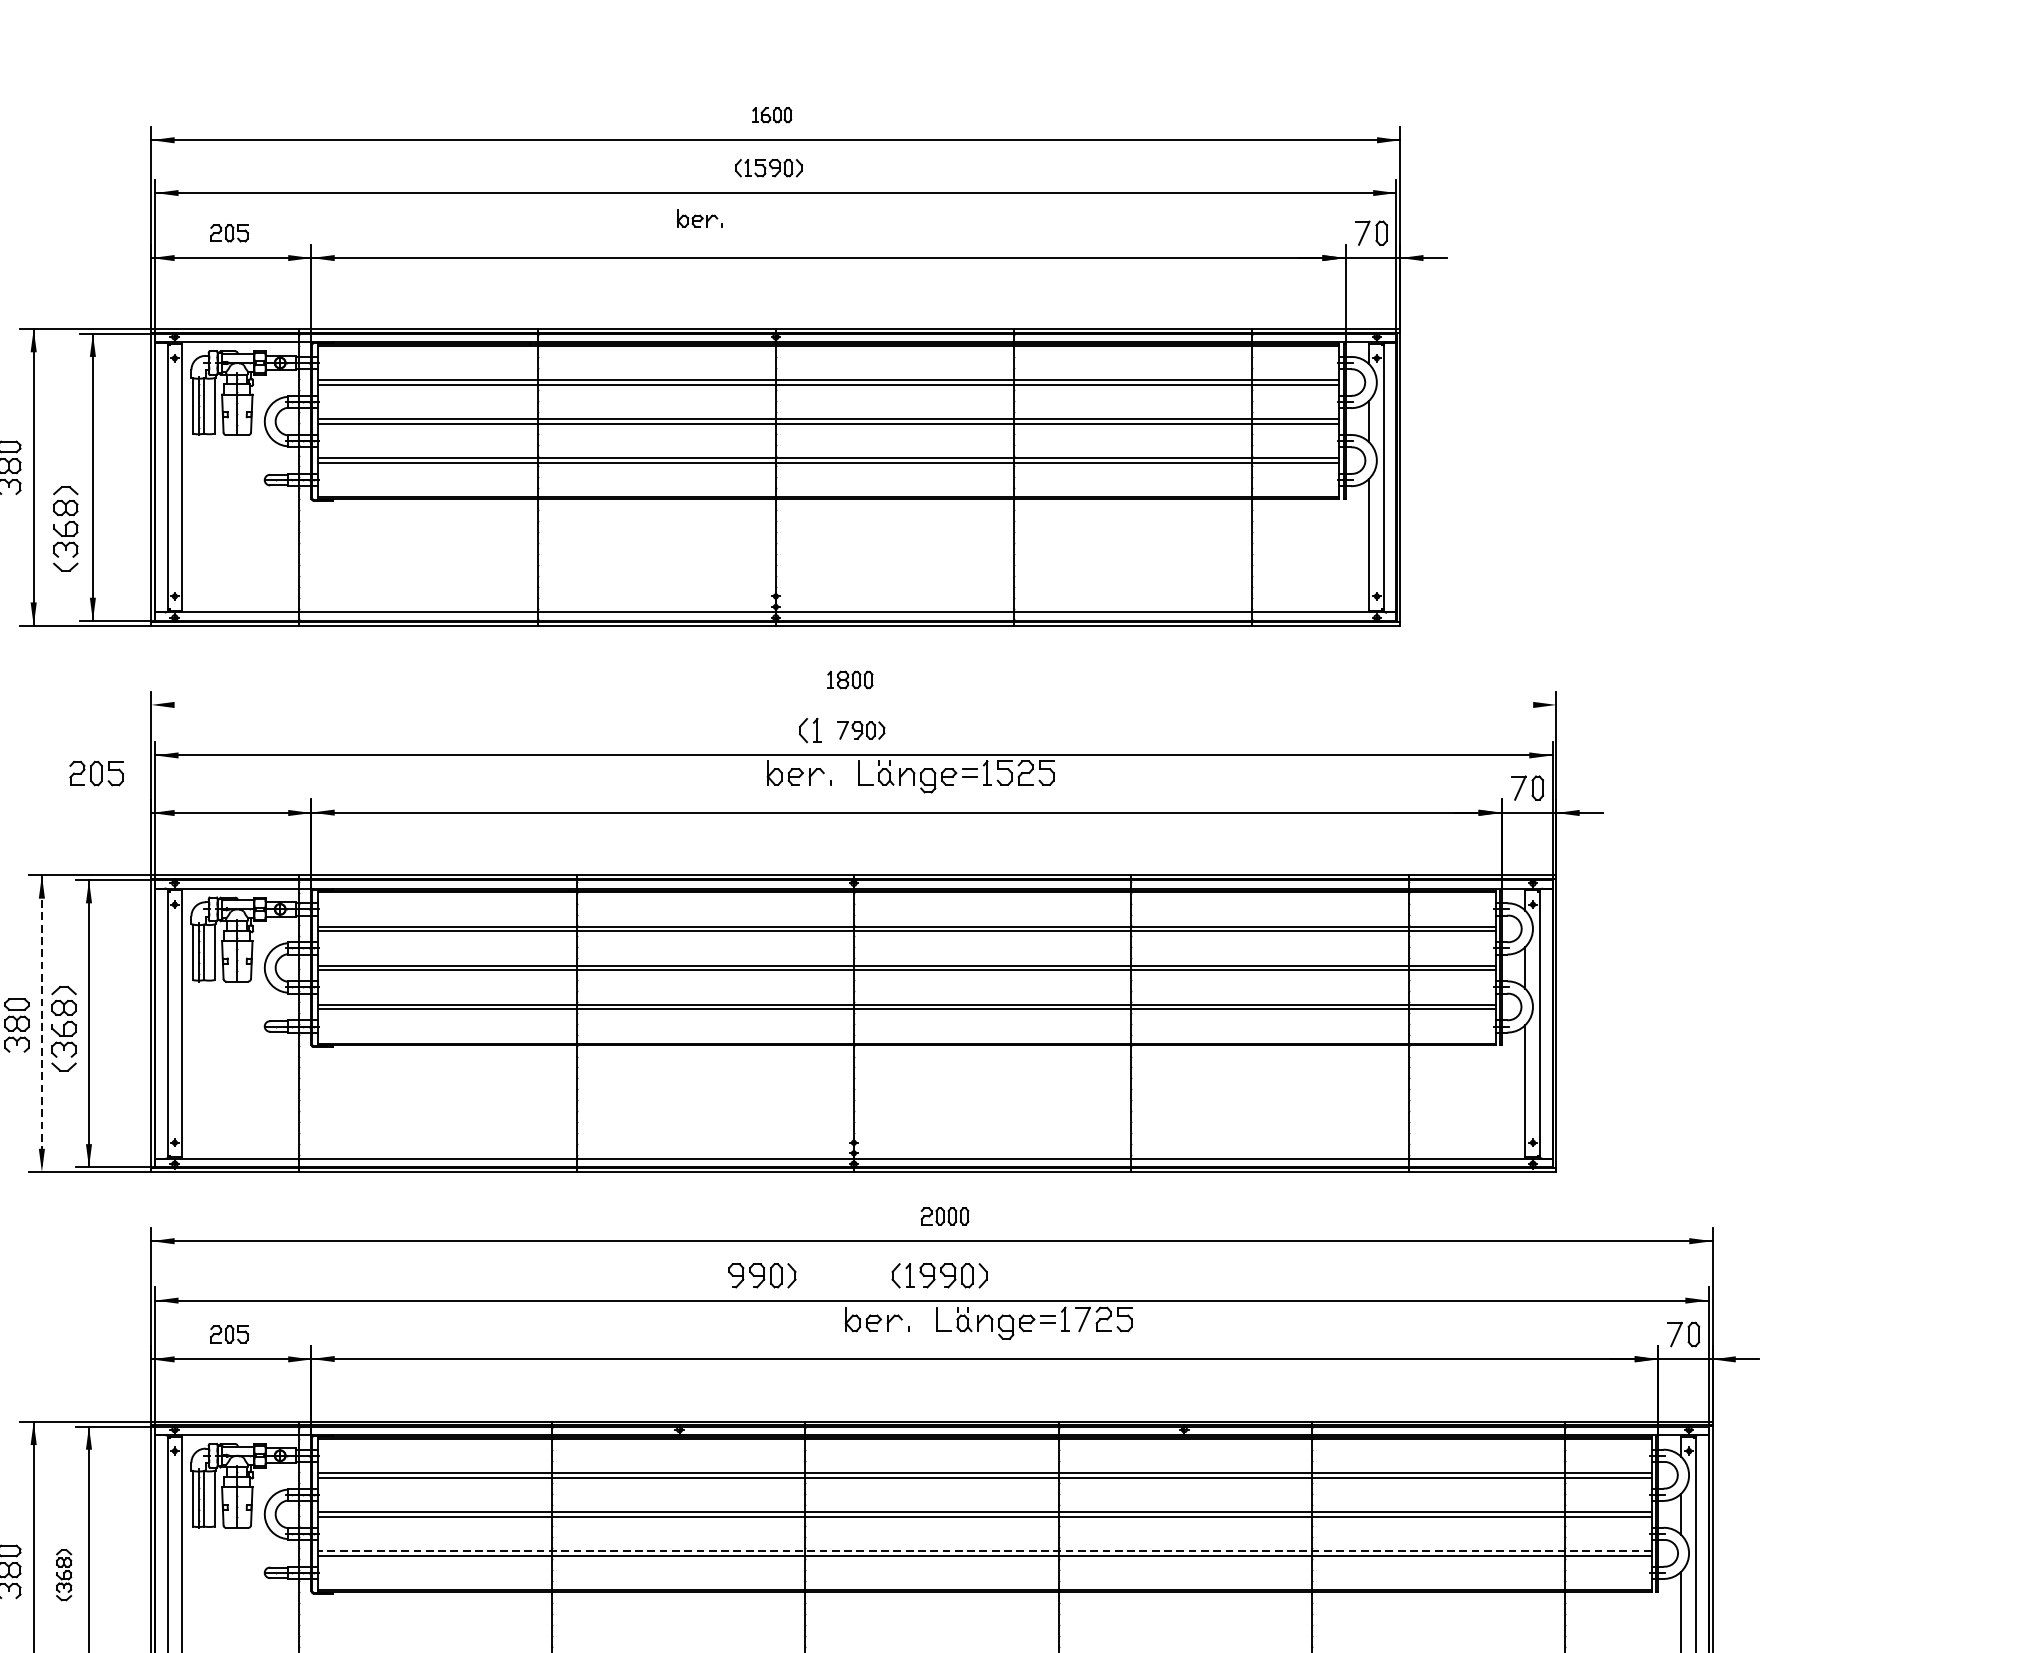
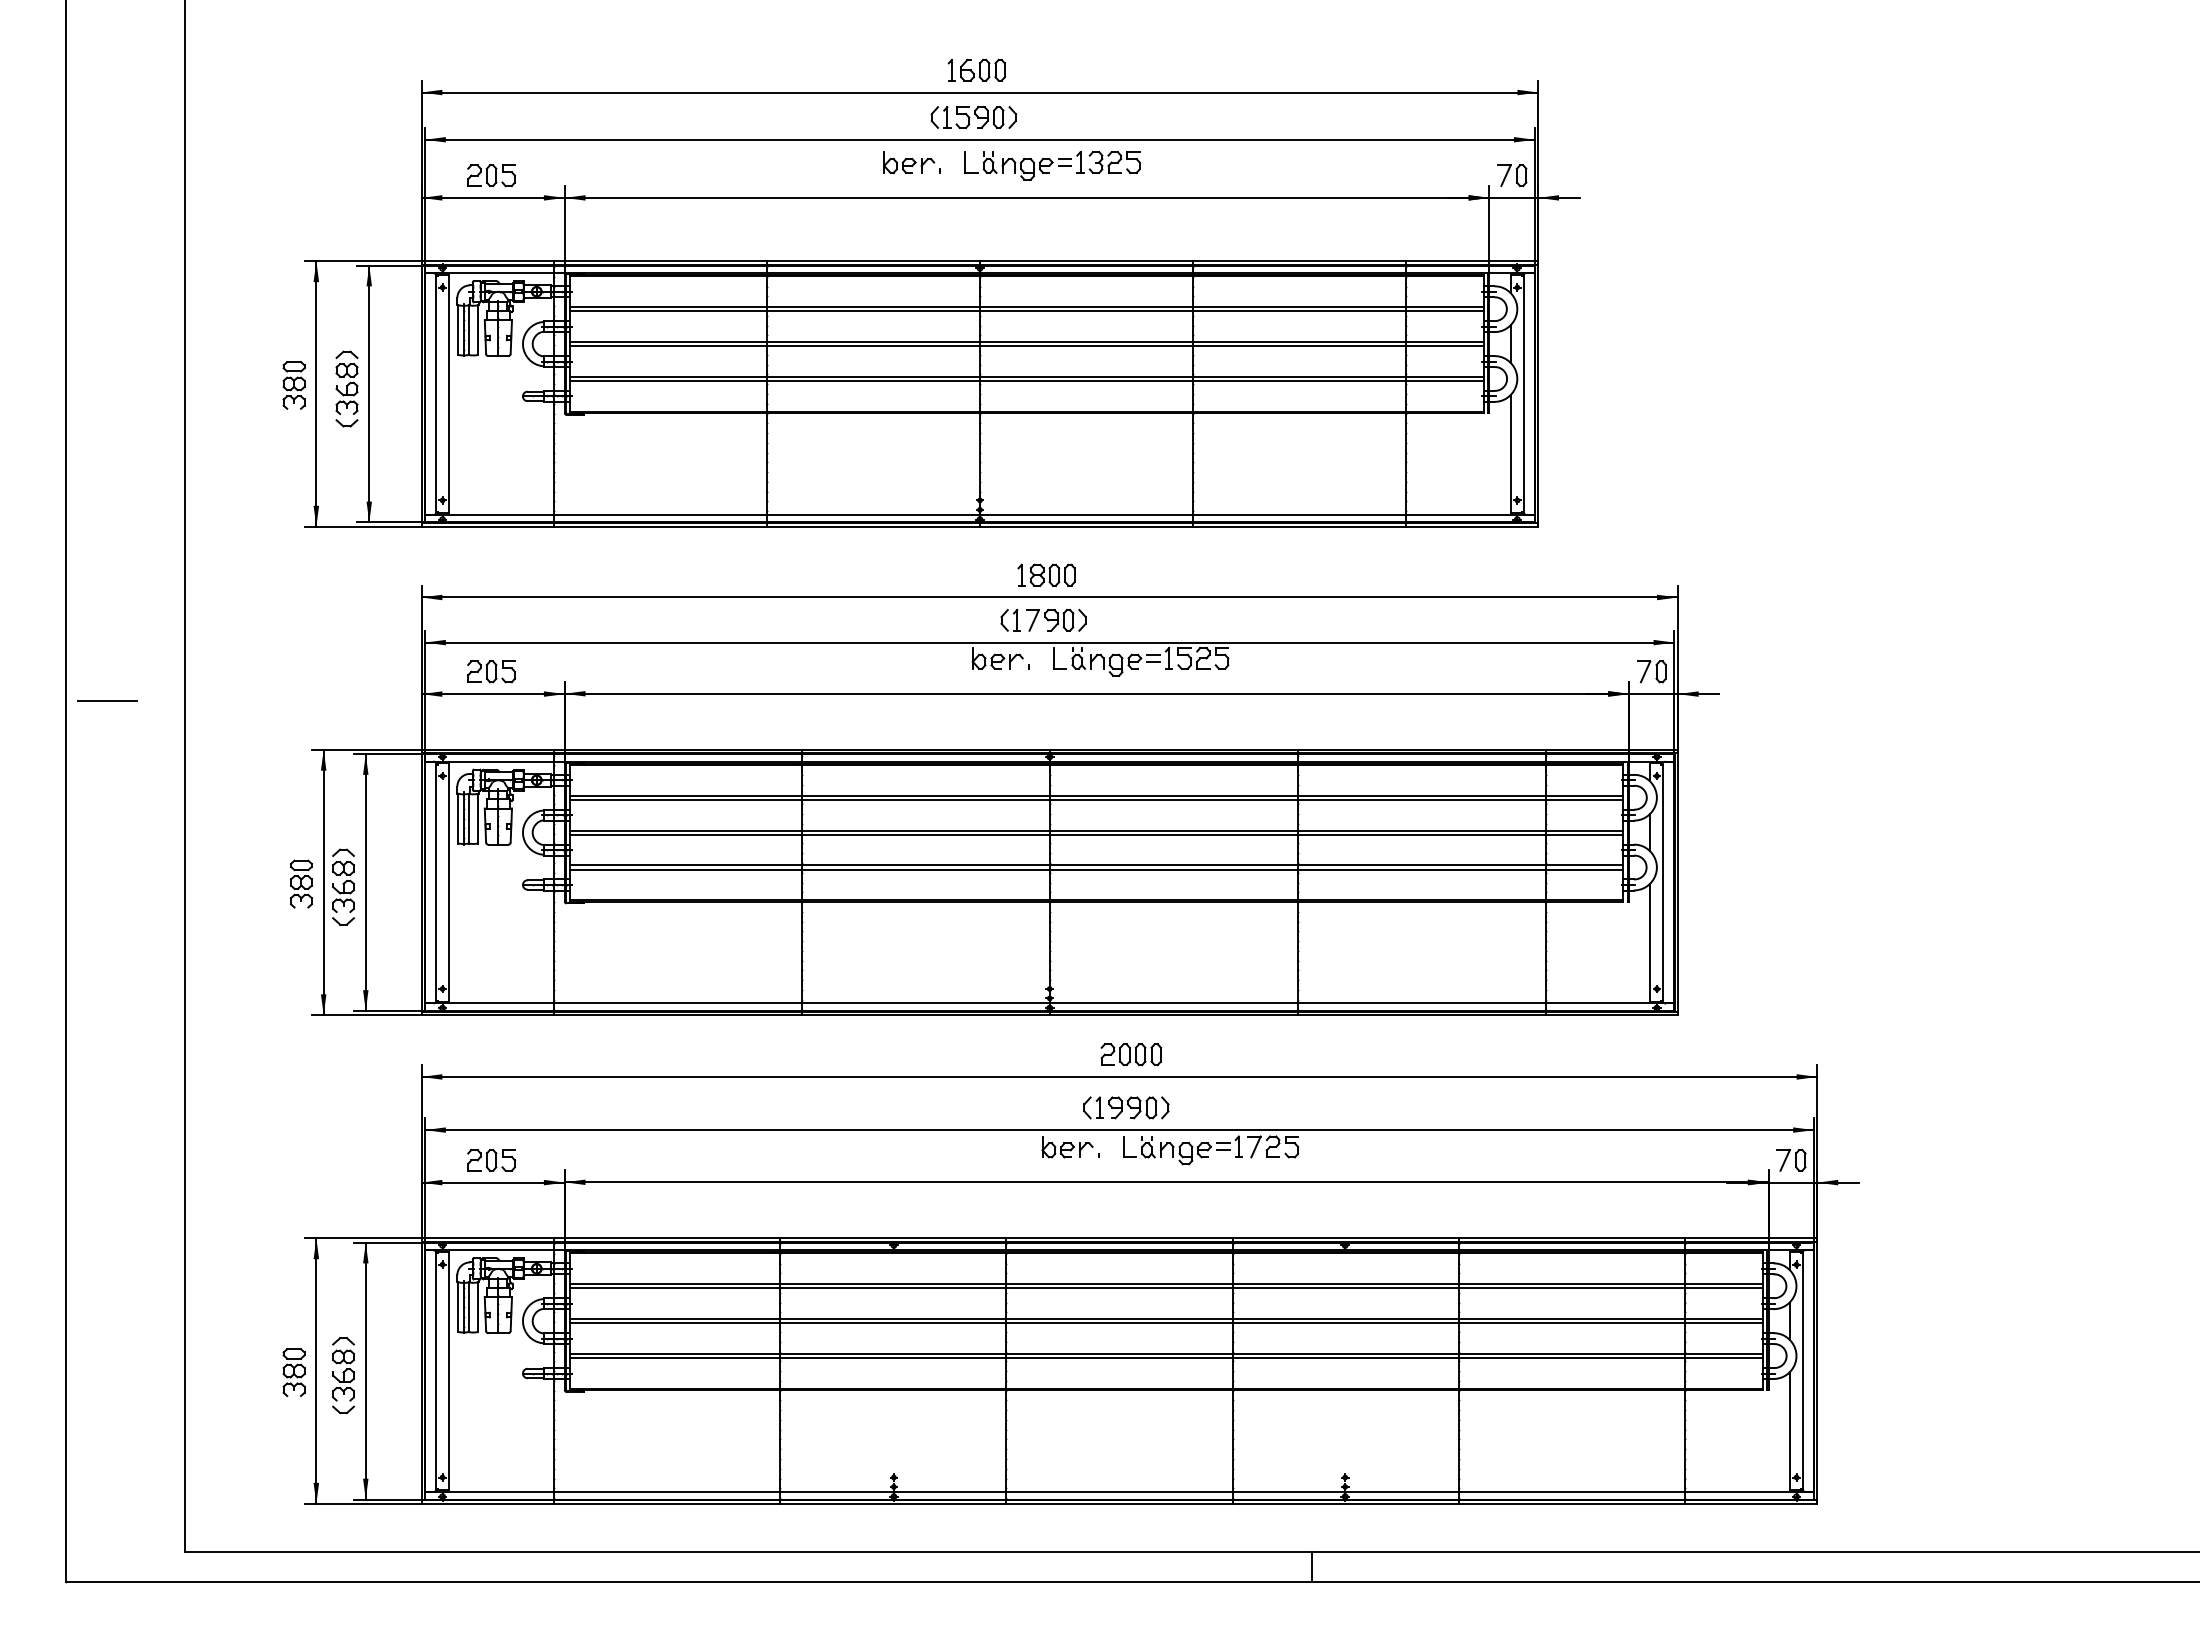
part: (772, 114) -> (976, 69), size x1.67
part: (768, 168) -> (973, 117), size x1.43
part: (699, 218) -> (911, 162), size x1.43
part: (857, 221) -> (1052, 165), added
part: (229, 233) -> (491, 175), size x1.43
part: (65, 528) -> (346, 388), moved
part: (850, 679) -> (1046, 574), size x1.43
line: (853, 704) -> (1049, 597), added
part: (861, 730) -> (1056, 620), size x1.43
part: (96, 773) -> (491, 671), moved
line: (41, 1023) -> (323, 882), dashed -> solid
part: (944, 1216) -> (1130, 1054), size x1.43
part: (761, 1275) -> (967, 1107), removed
part: (229, 1333) -> (491, 1159), size x1.43
line: (984, 1550) -> (1166, 1353), dashed -> solid
part: (64, 1575) -> (343, 1375), size x1.67

